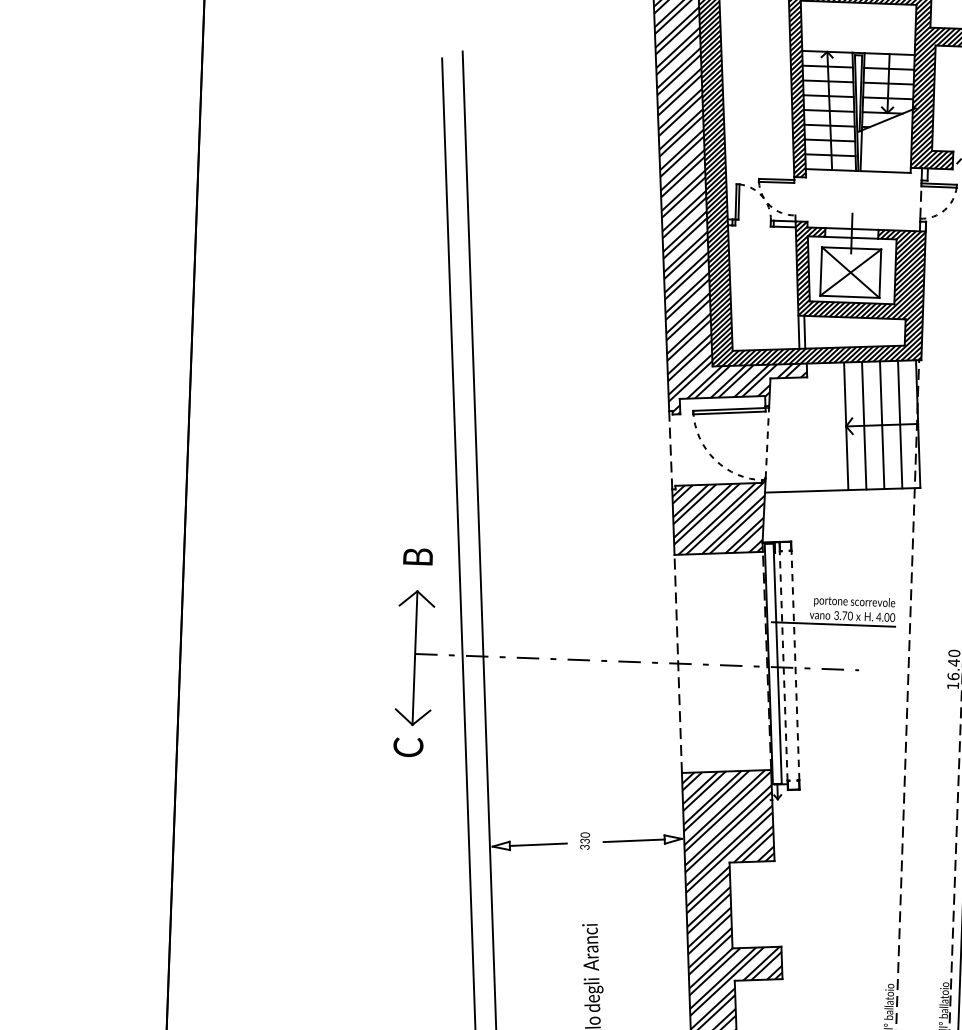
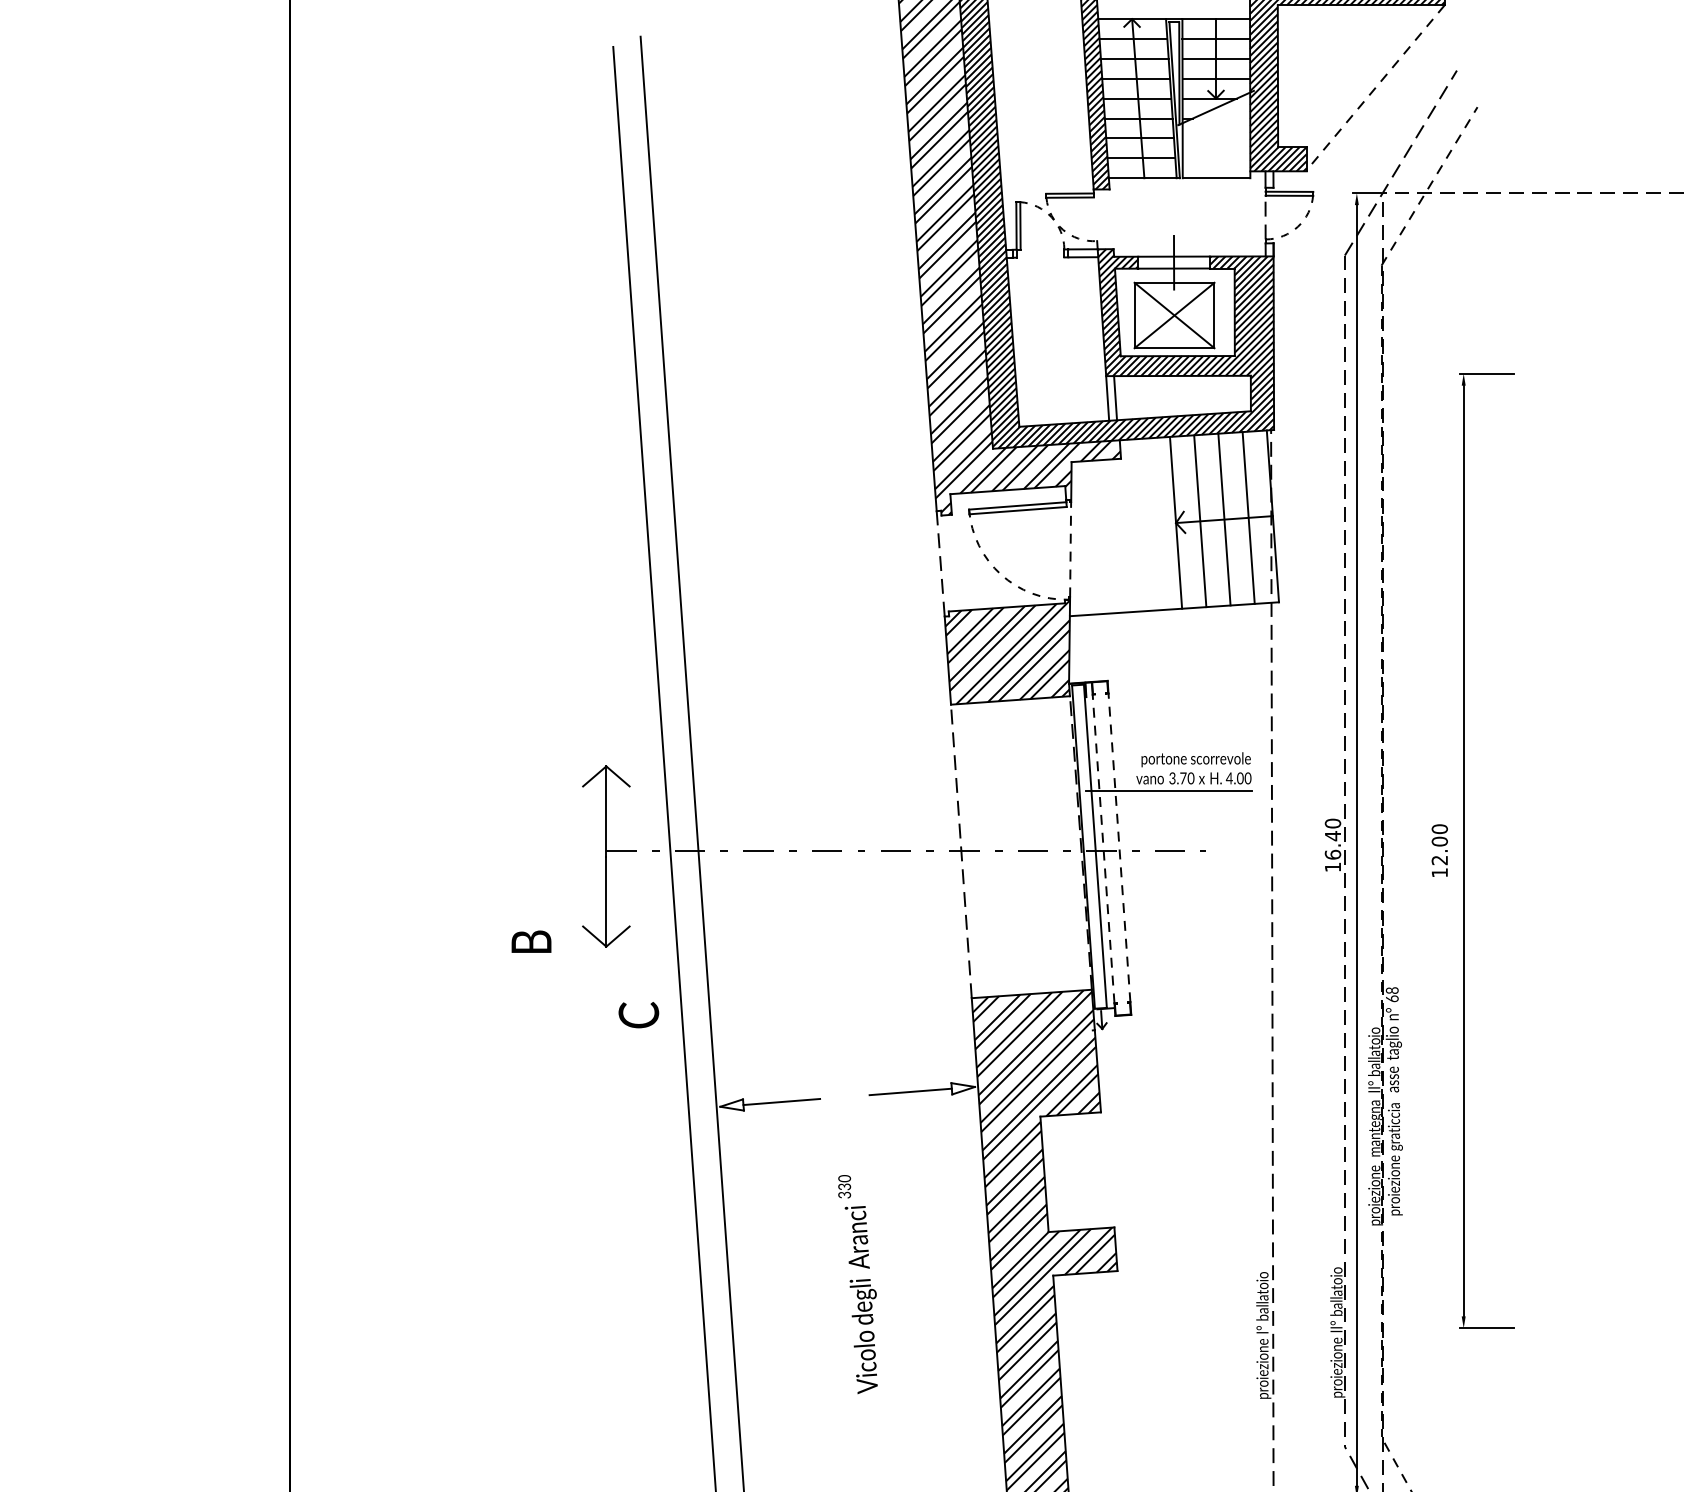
text: (418, 556) -> (531, 941), moved
text: (408, 747) -> (638, 1015), moved
text: (585, 840) -> (844, 1186), moved

